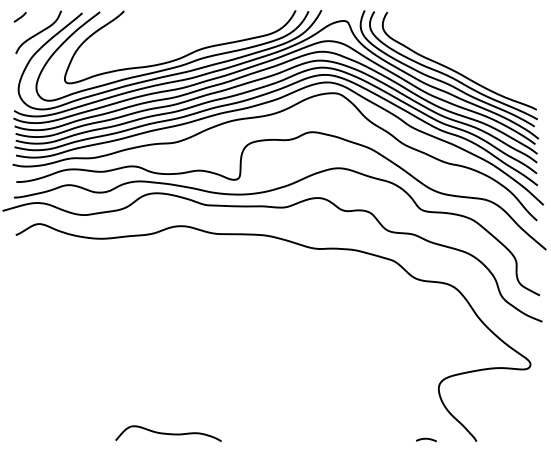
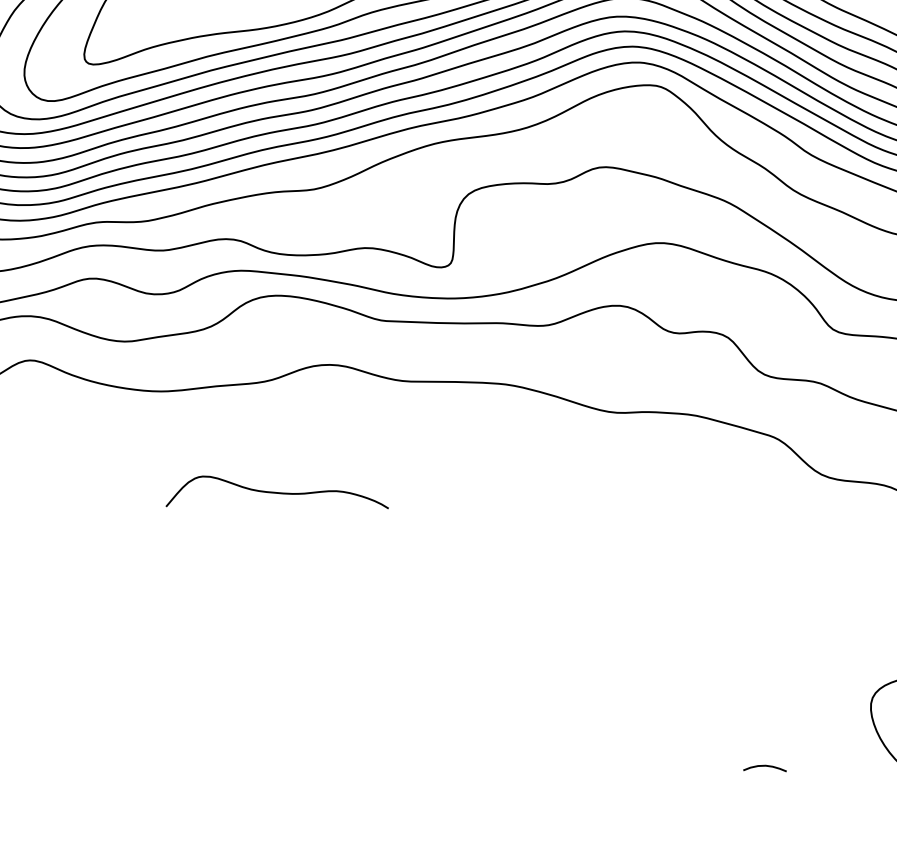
curve: (168, 433) -> (277, 491), moved
curve: (426, 439) -> (765, 767), moved

